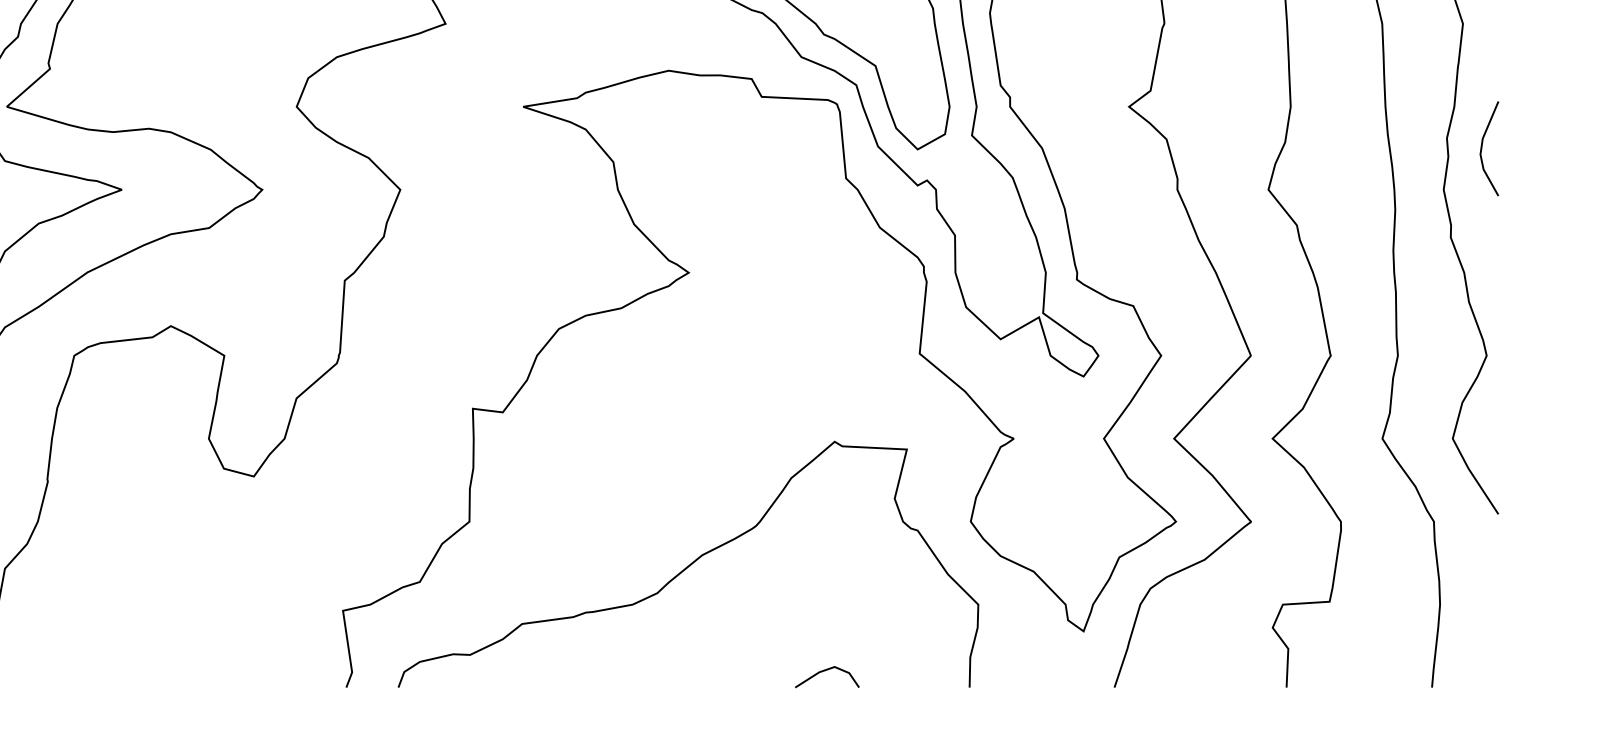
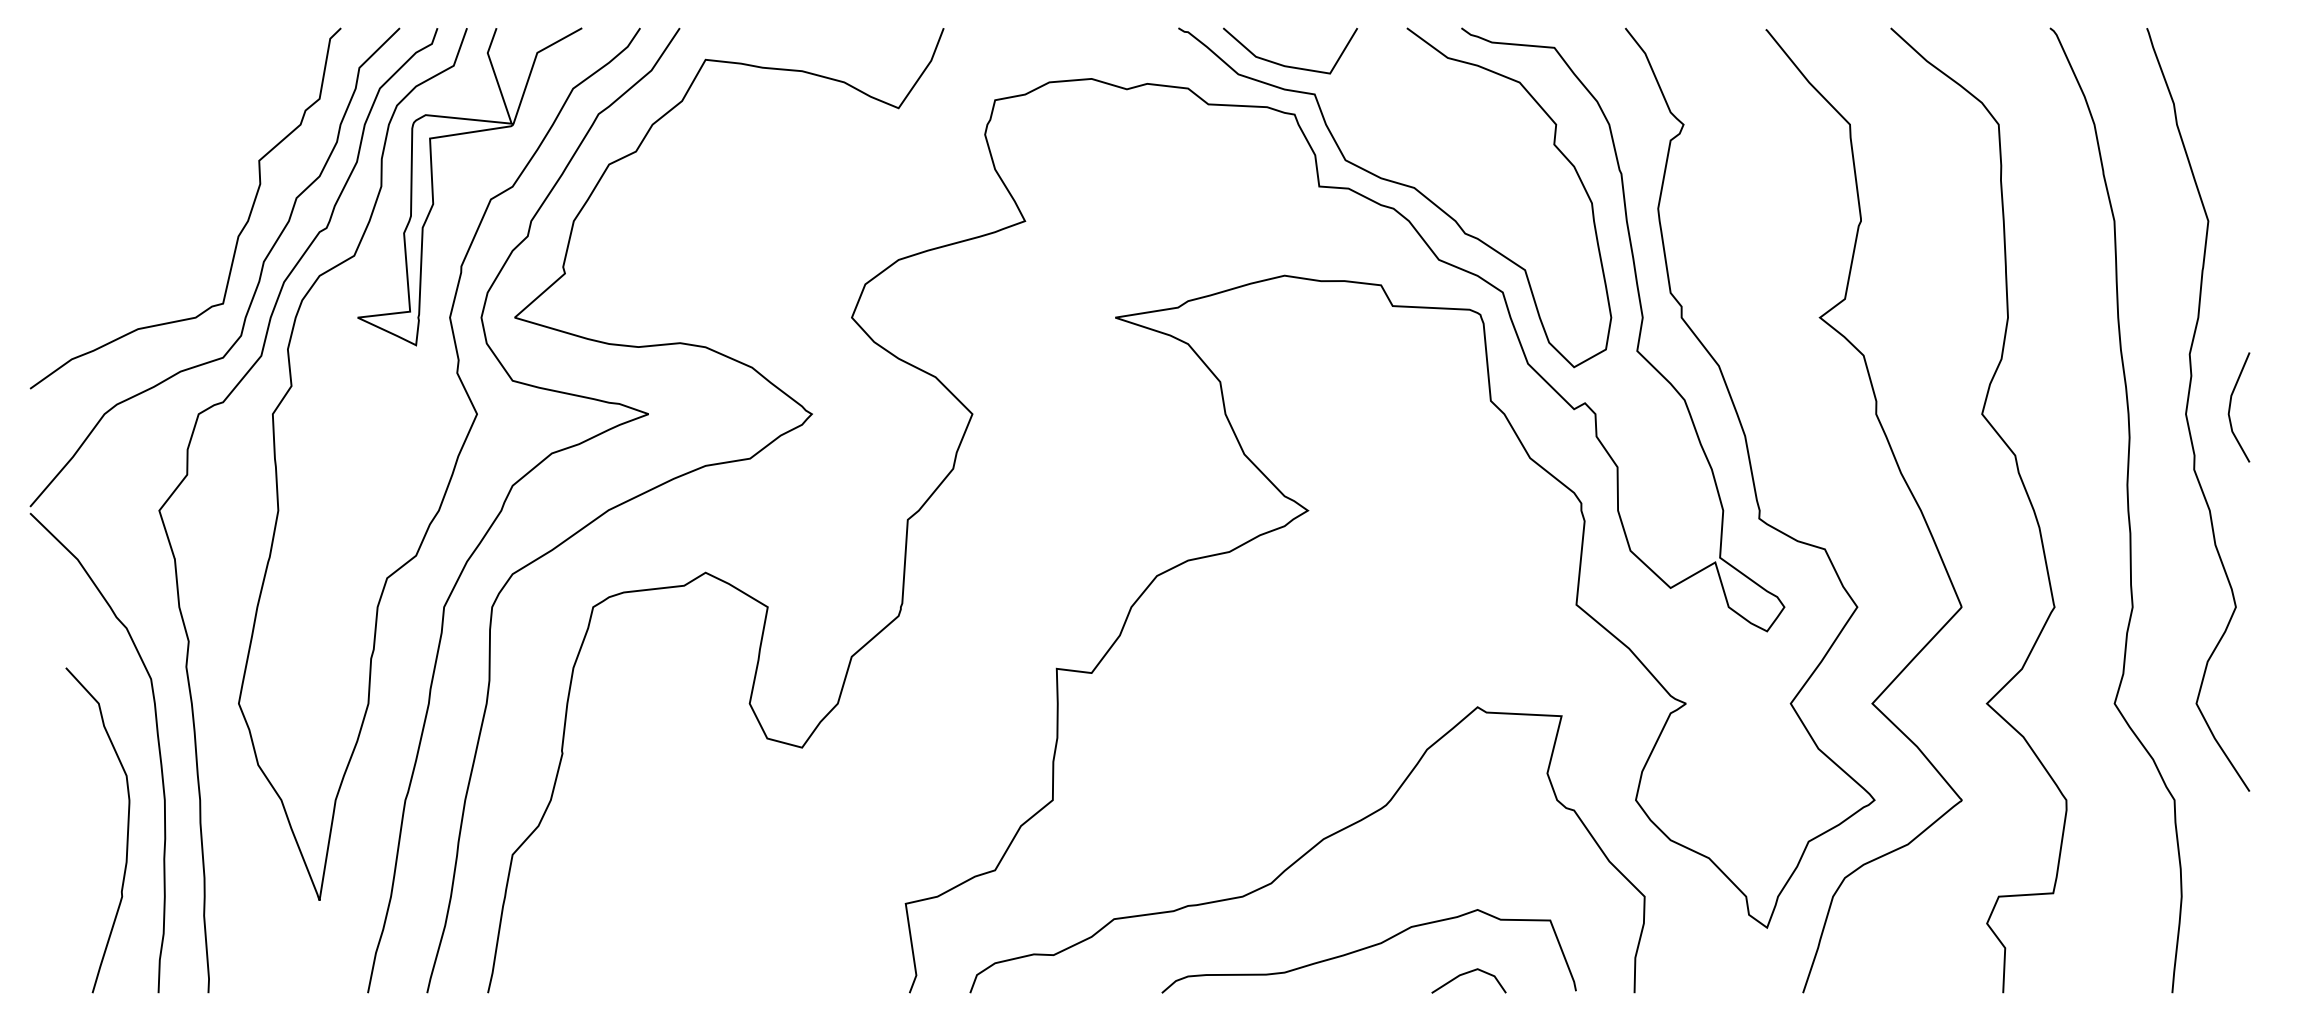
line: (1482, 148) -> (2230, 407), moved
curve: (740, 649) -> (1368, 948), added

